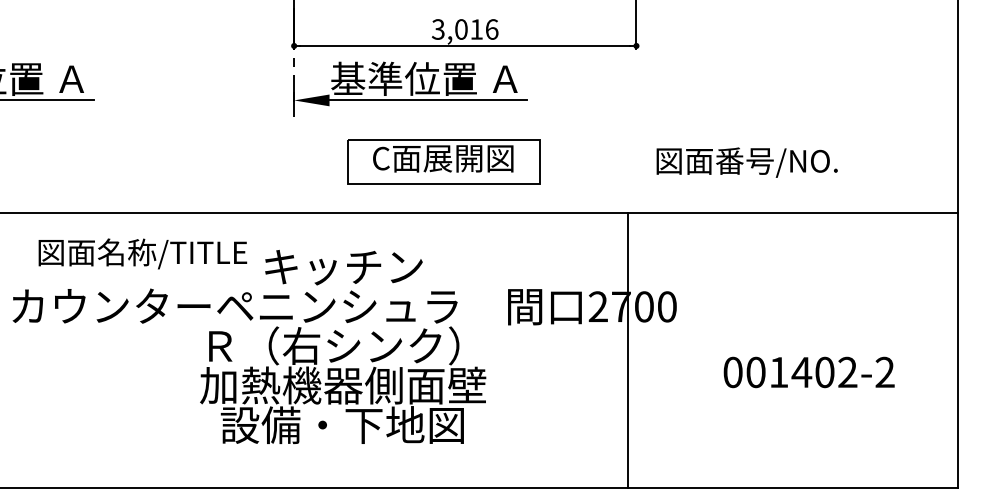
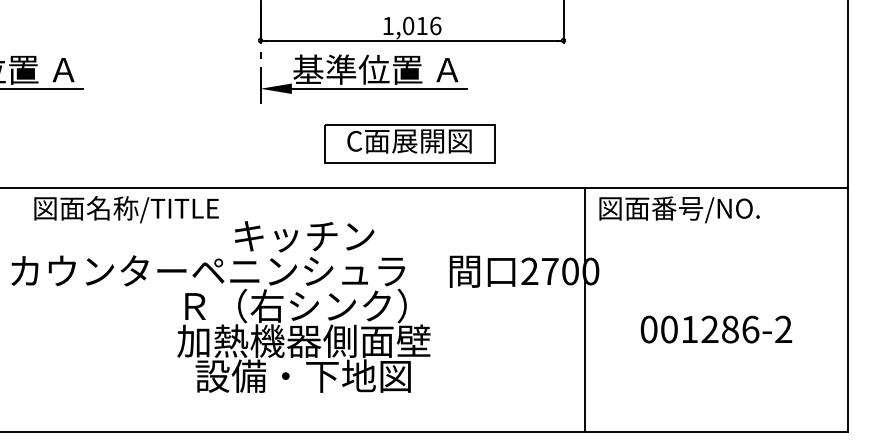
text: (437, 28) -> (387, 25), 3,016 -> 1,016
part: (443, 161) -> (409, 143), moved
text: (747, 162) -> (679, 209), moved
text: (142, 253) -> (126, 209), moved
line: (628, 349) -> (585, 309), moved
text: (823, 372) -> (729, 329), 001402-2 -> 001286-2

